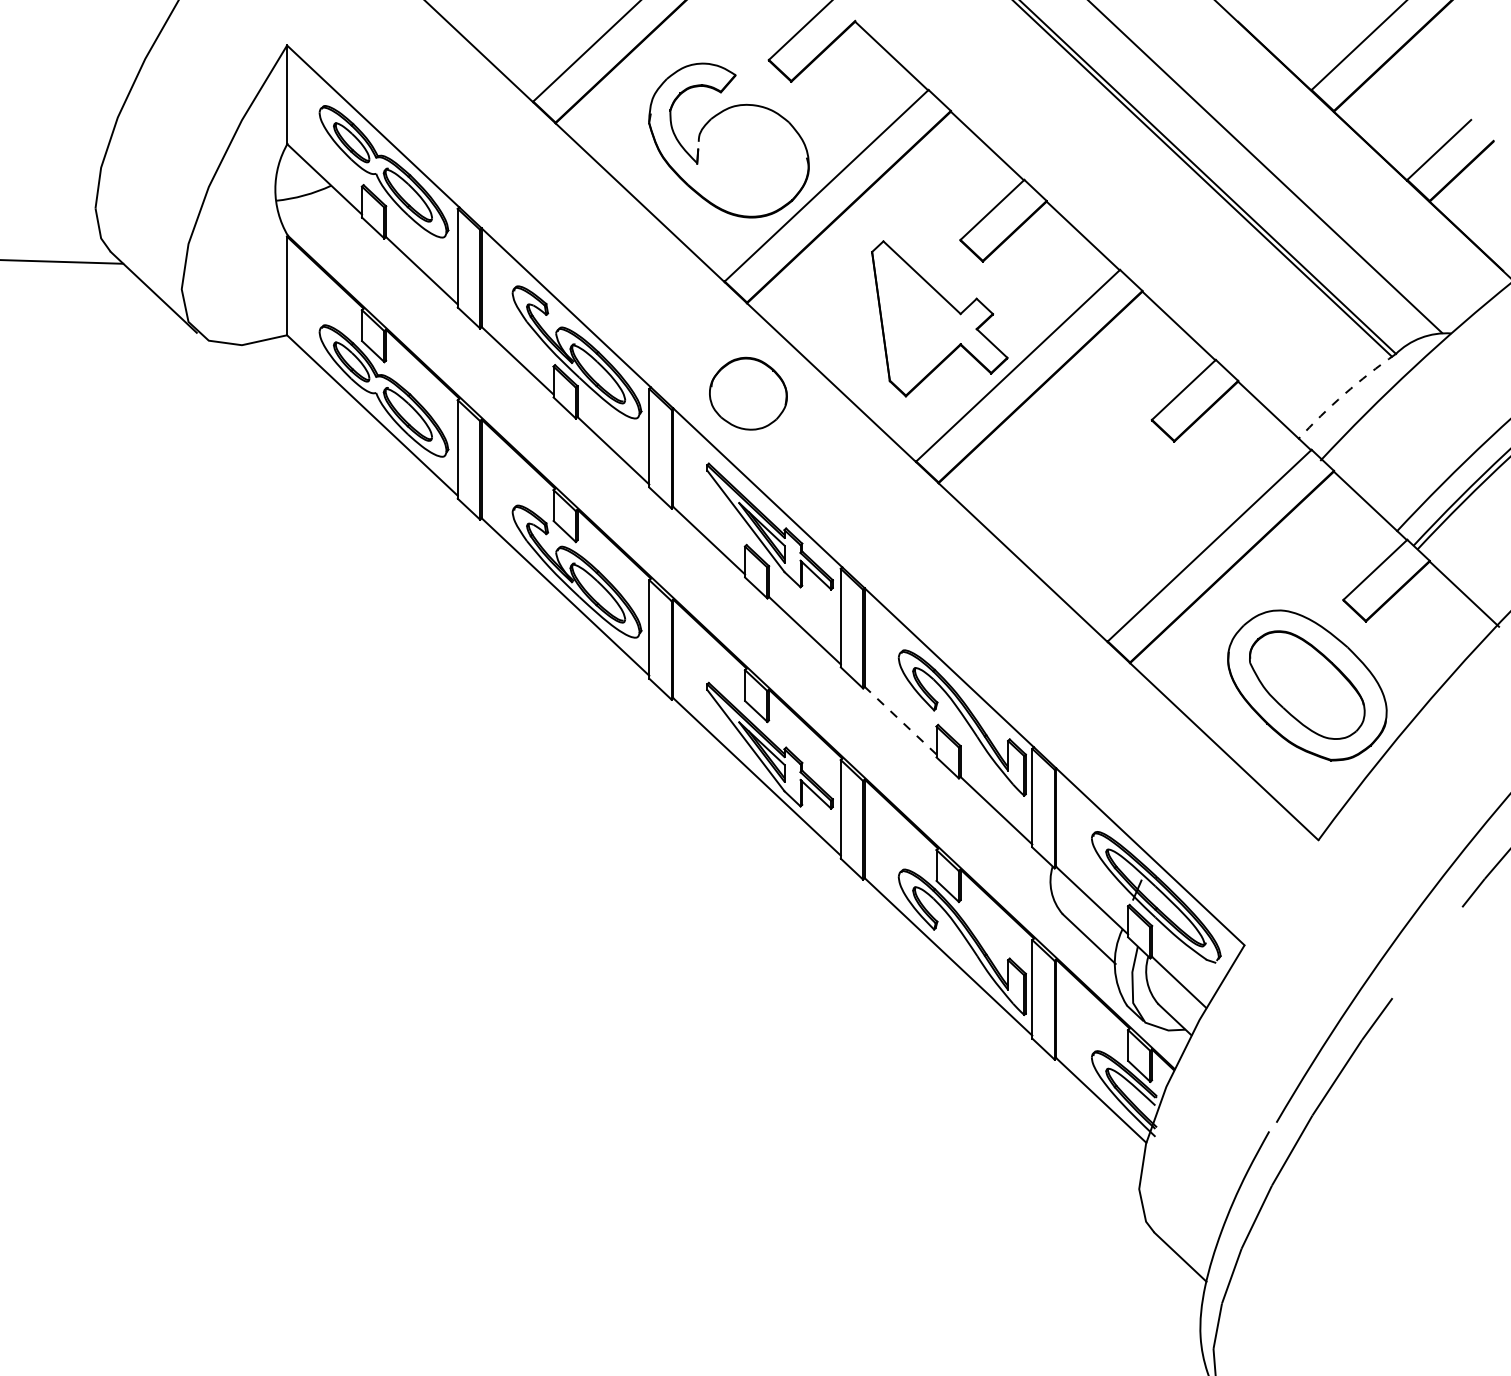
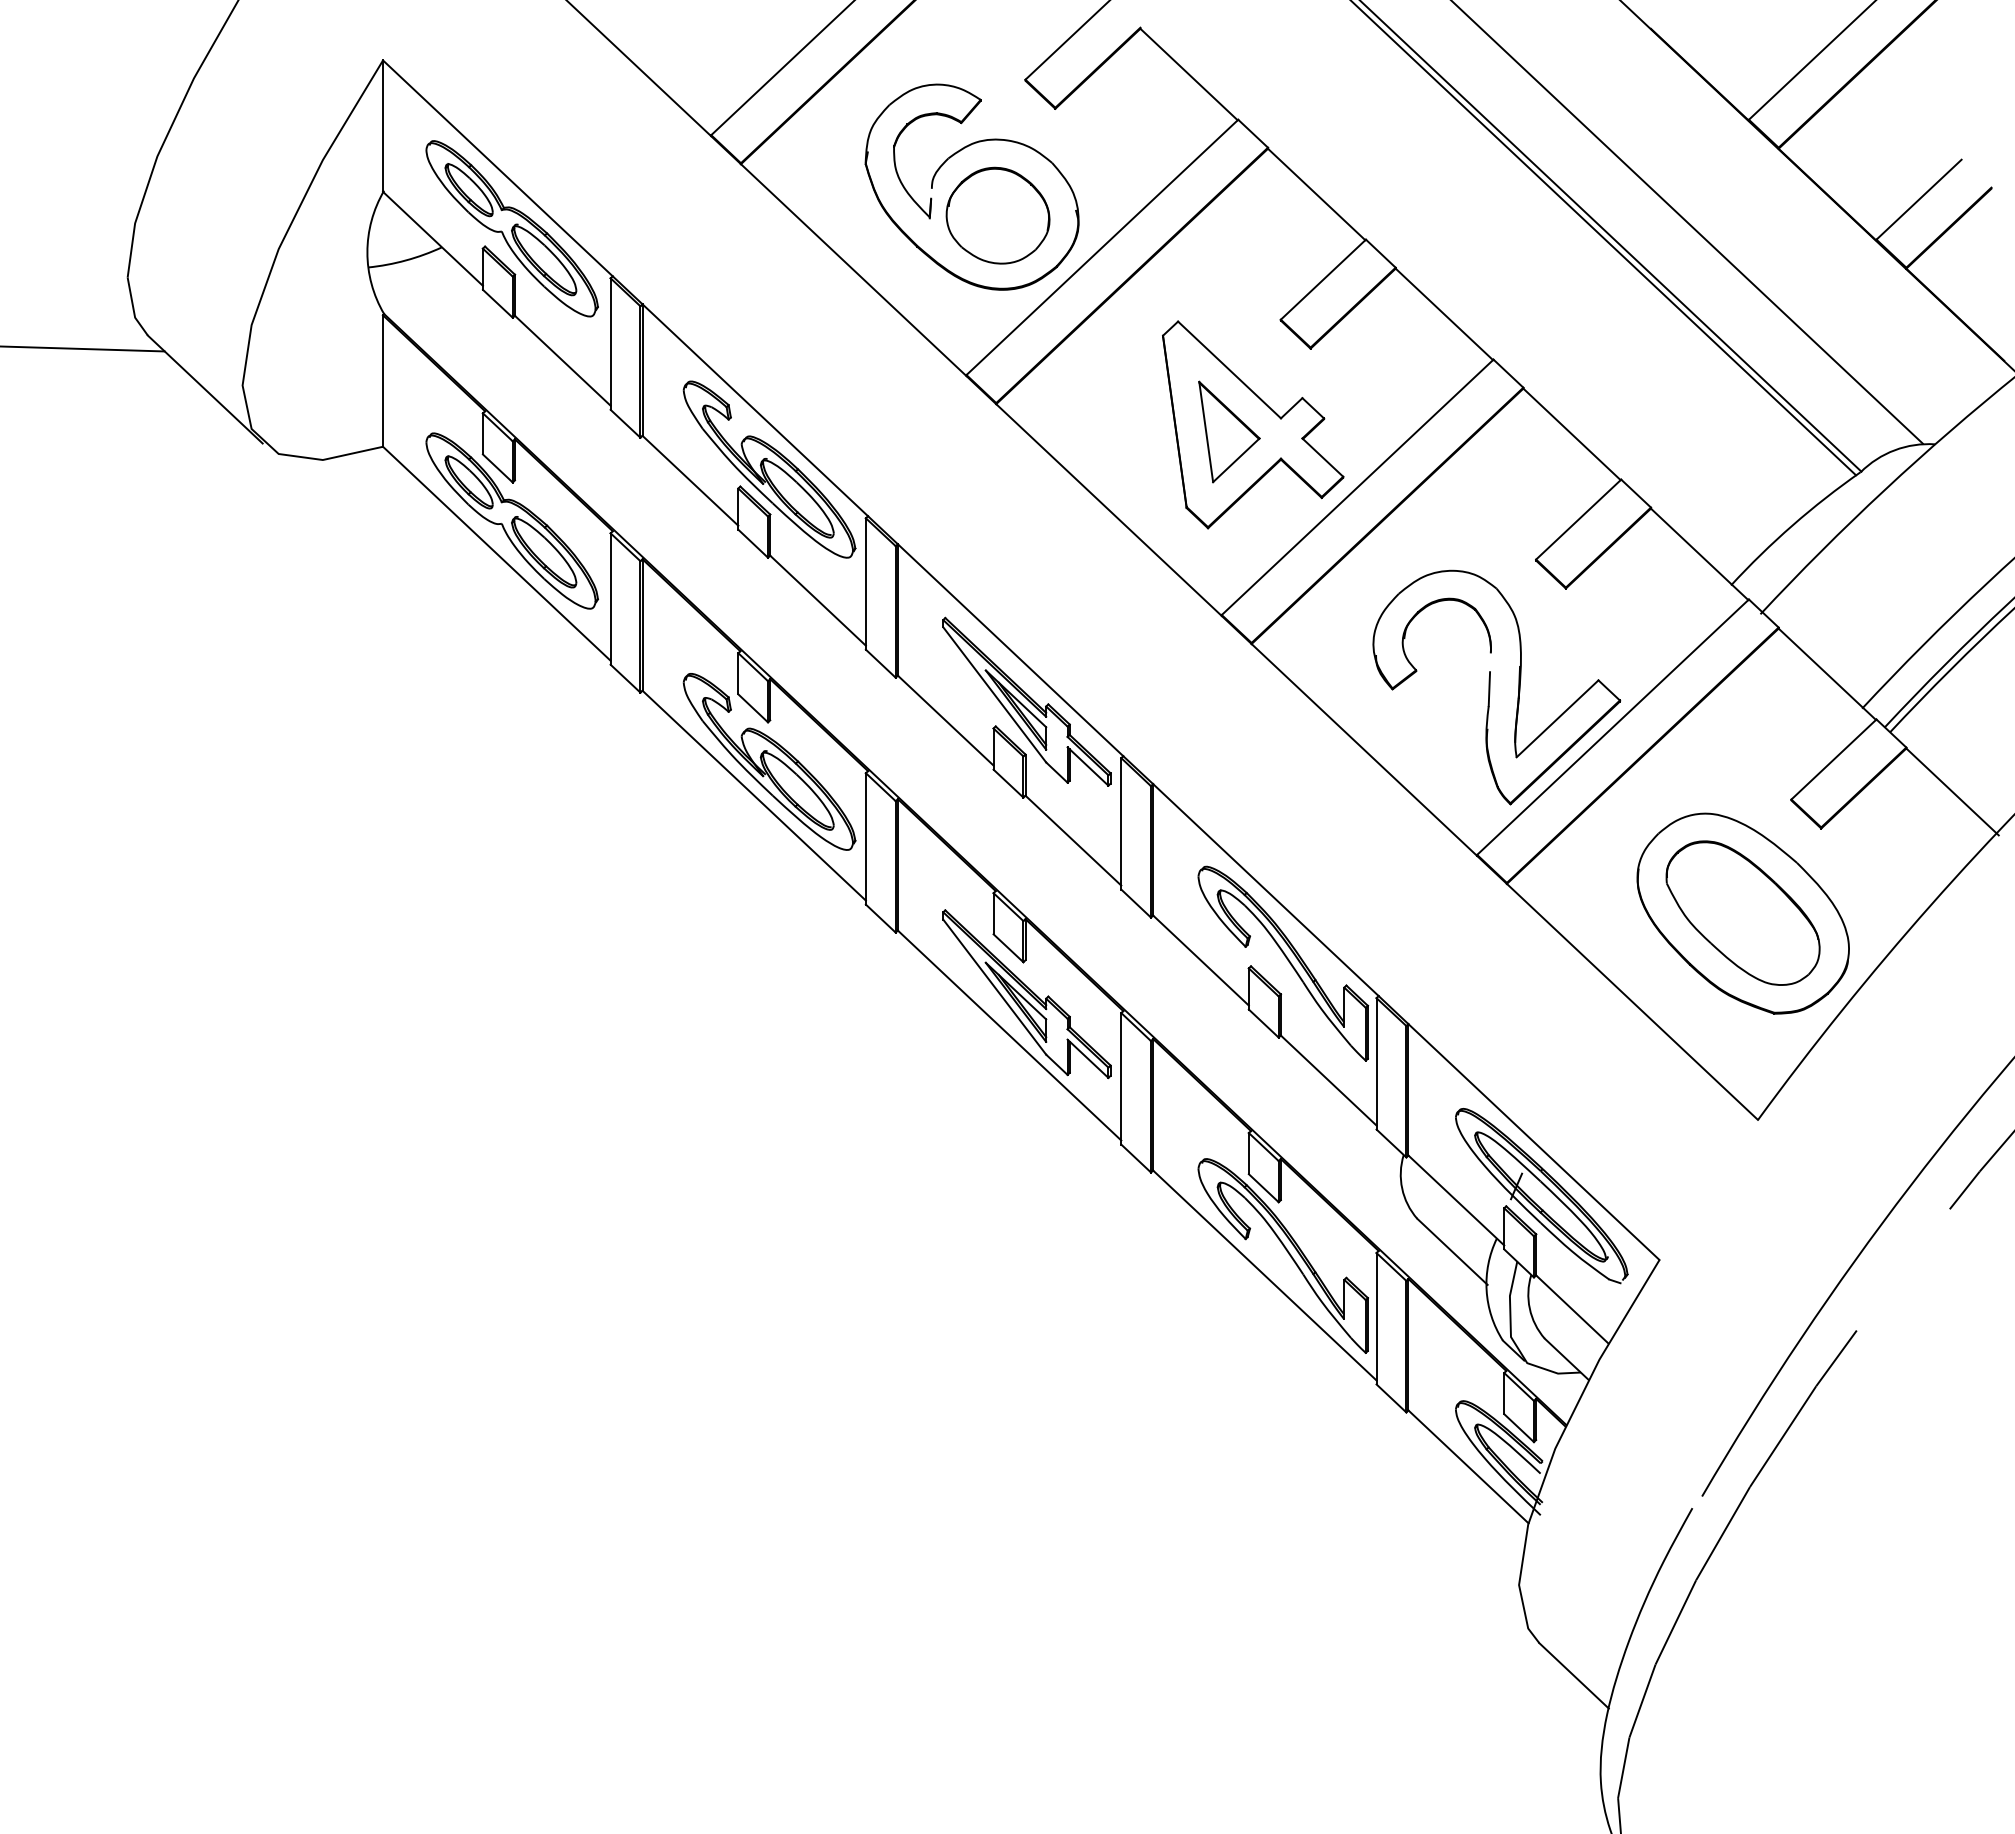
part: (922, 323) -> (1229, 431), added
part: (747, 393) -> (997, 215), moved
arc: (1344, 394) -> (1792, 525), dashed -> solid
part: (1122, 515) -> (1496, 687), added
line: (901, 720) -> (1201, 960), dashed -> solid

